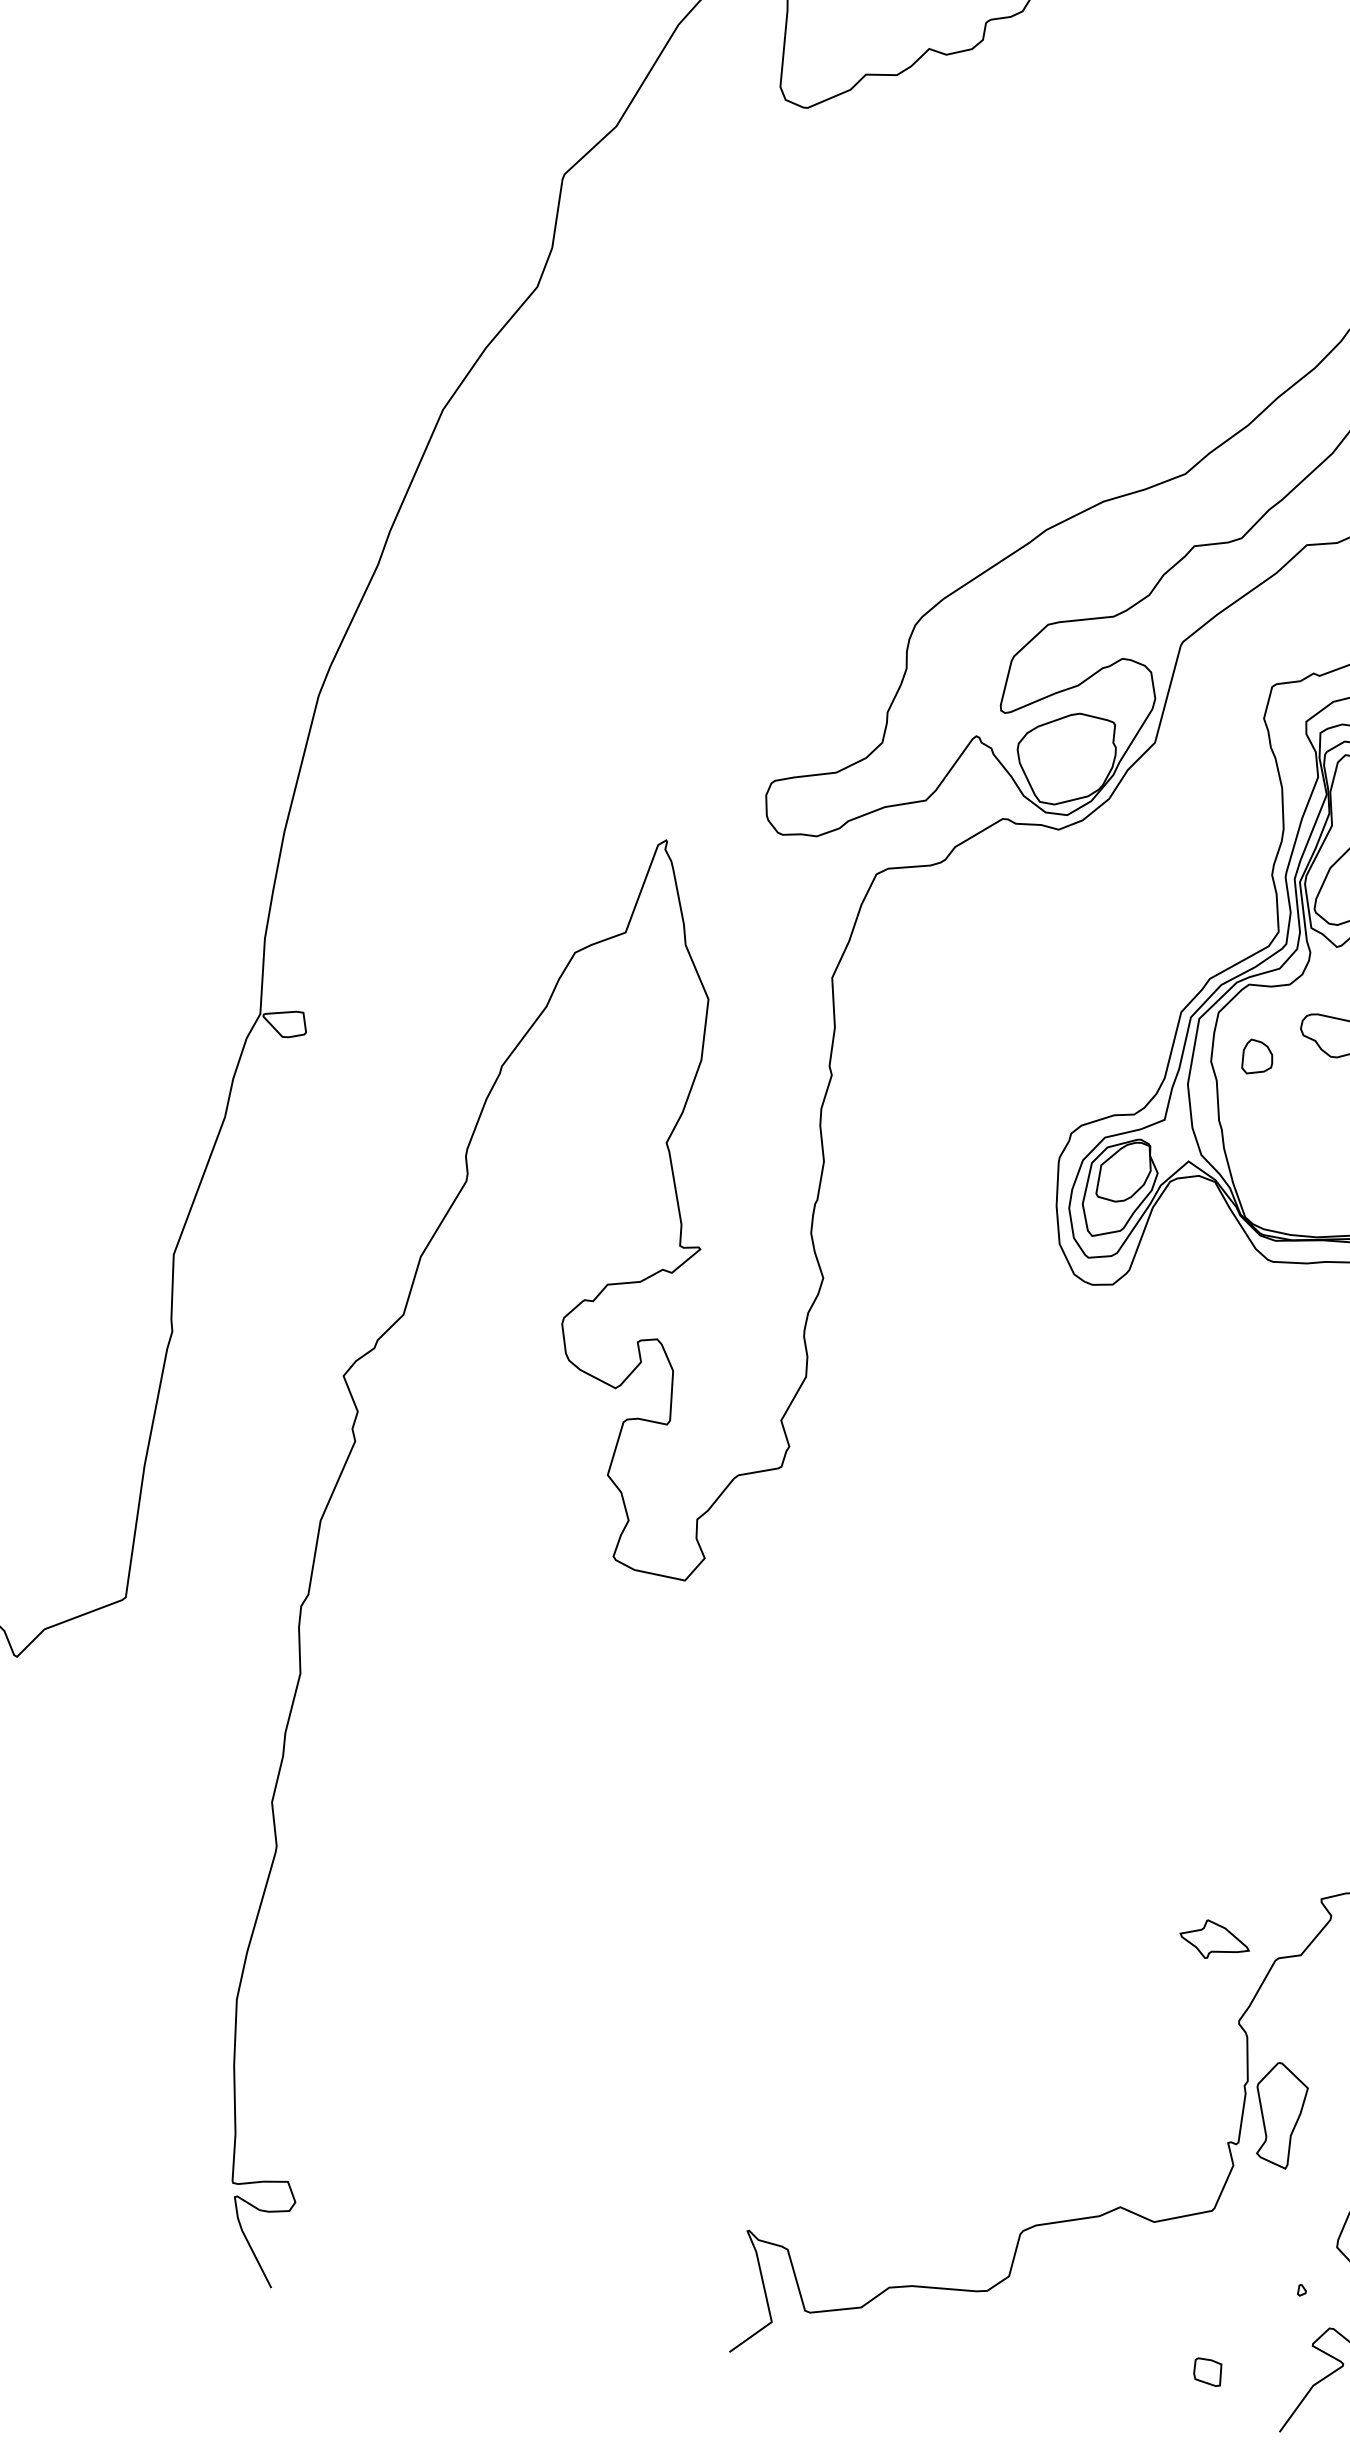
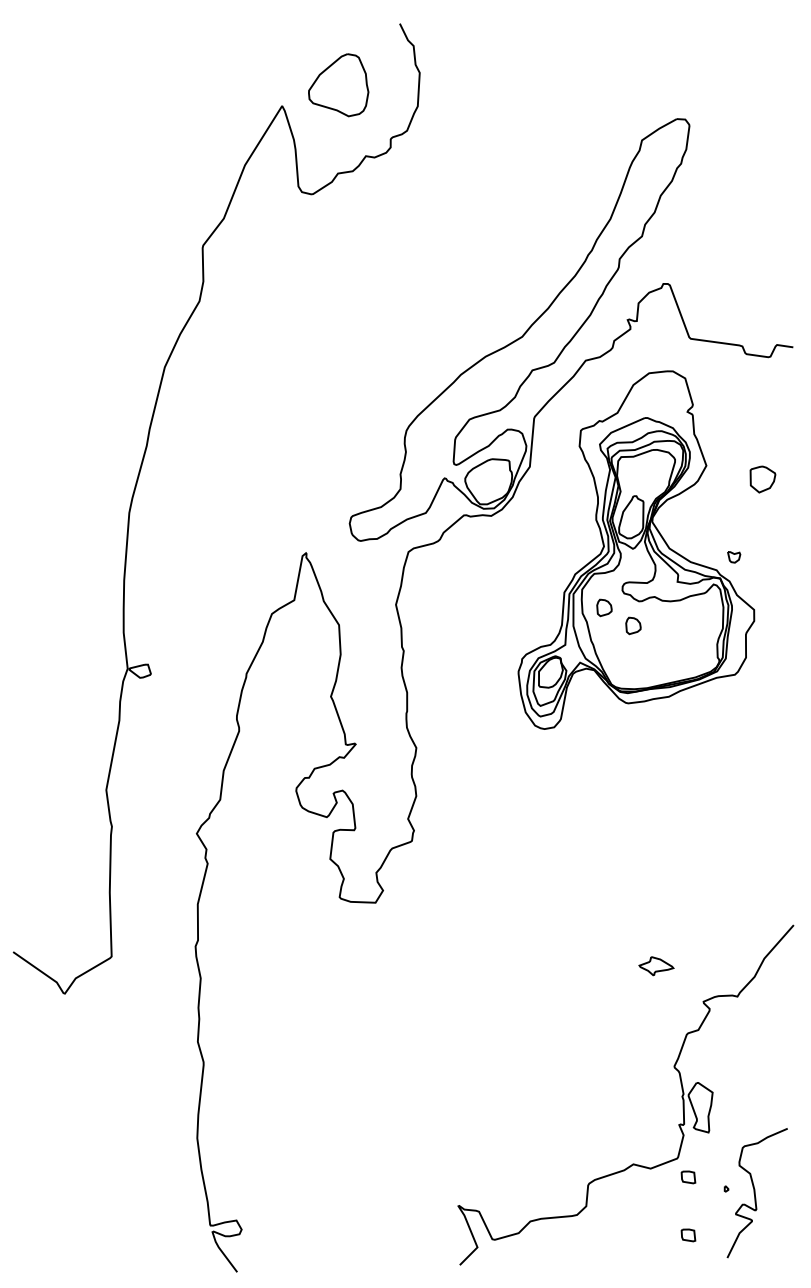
part: (1311, 1104) -> (633, 625), added
part: (1214, 1941) -> (656, 966), moved
part: (1228, 2253) -> (688, 1177), added

